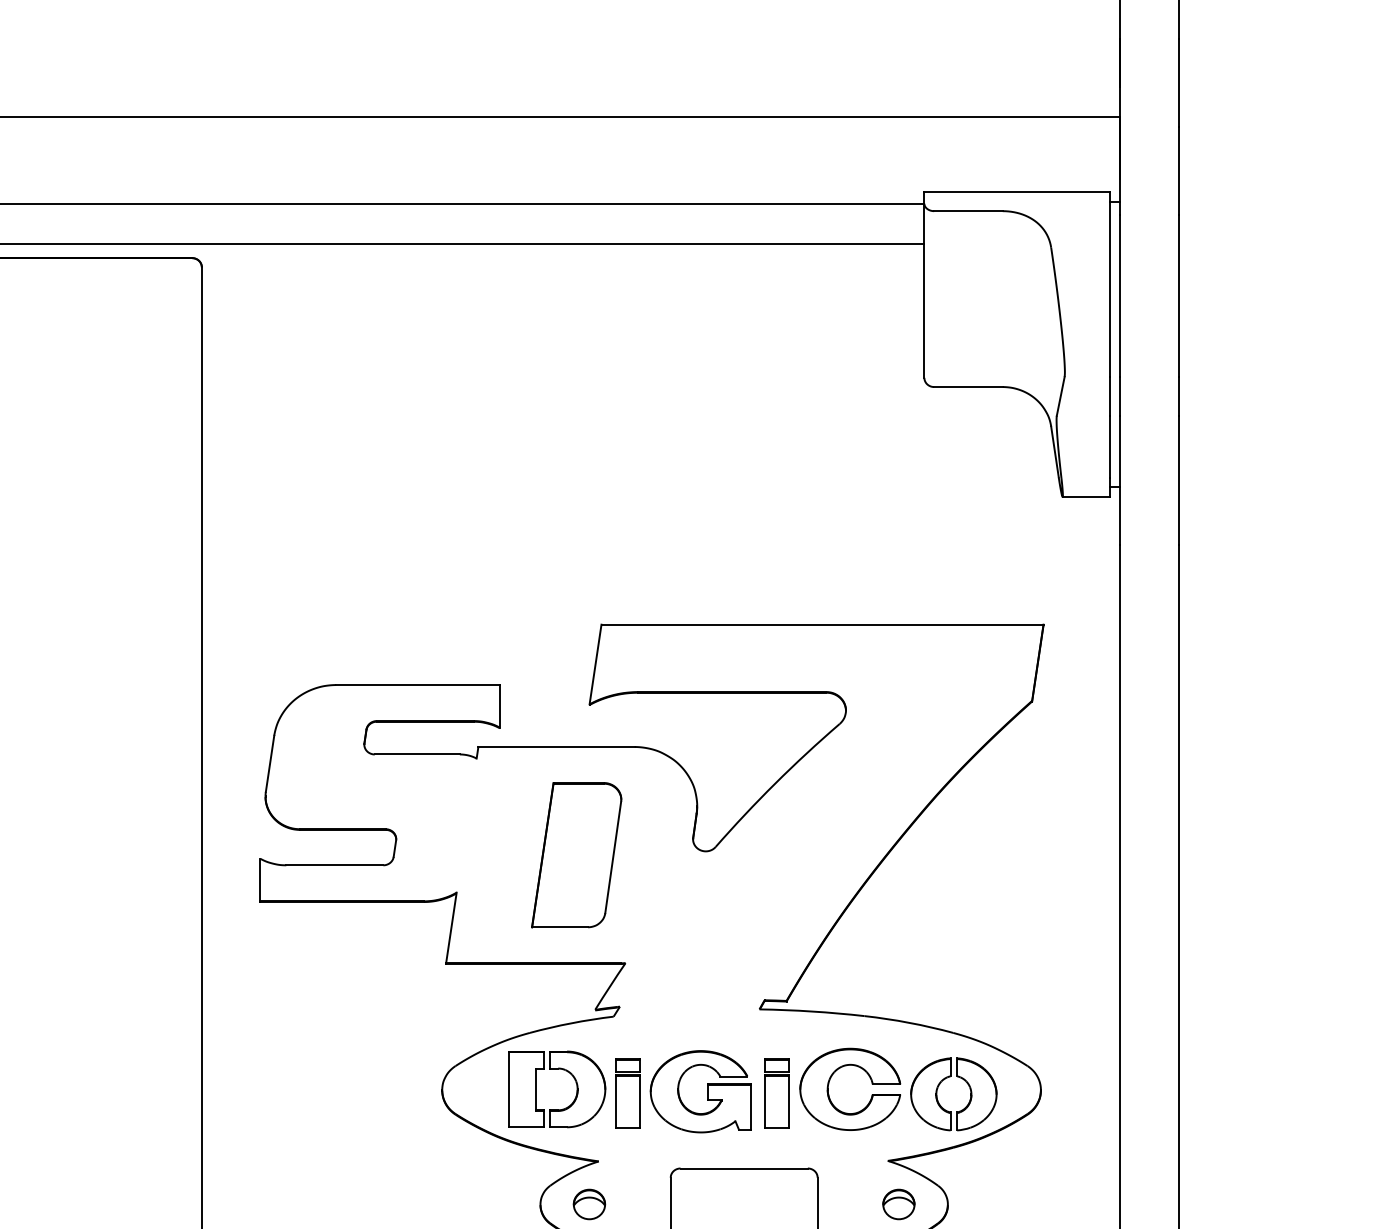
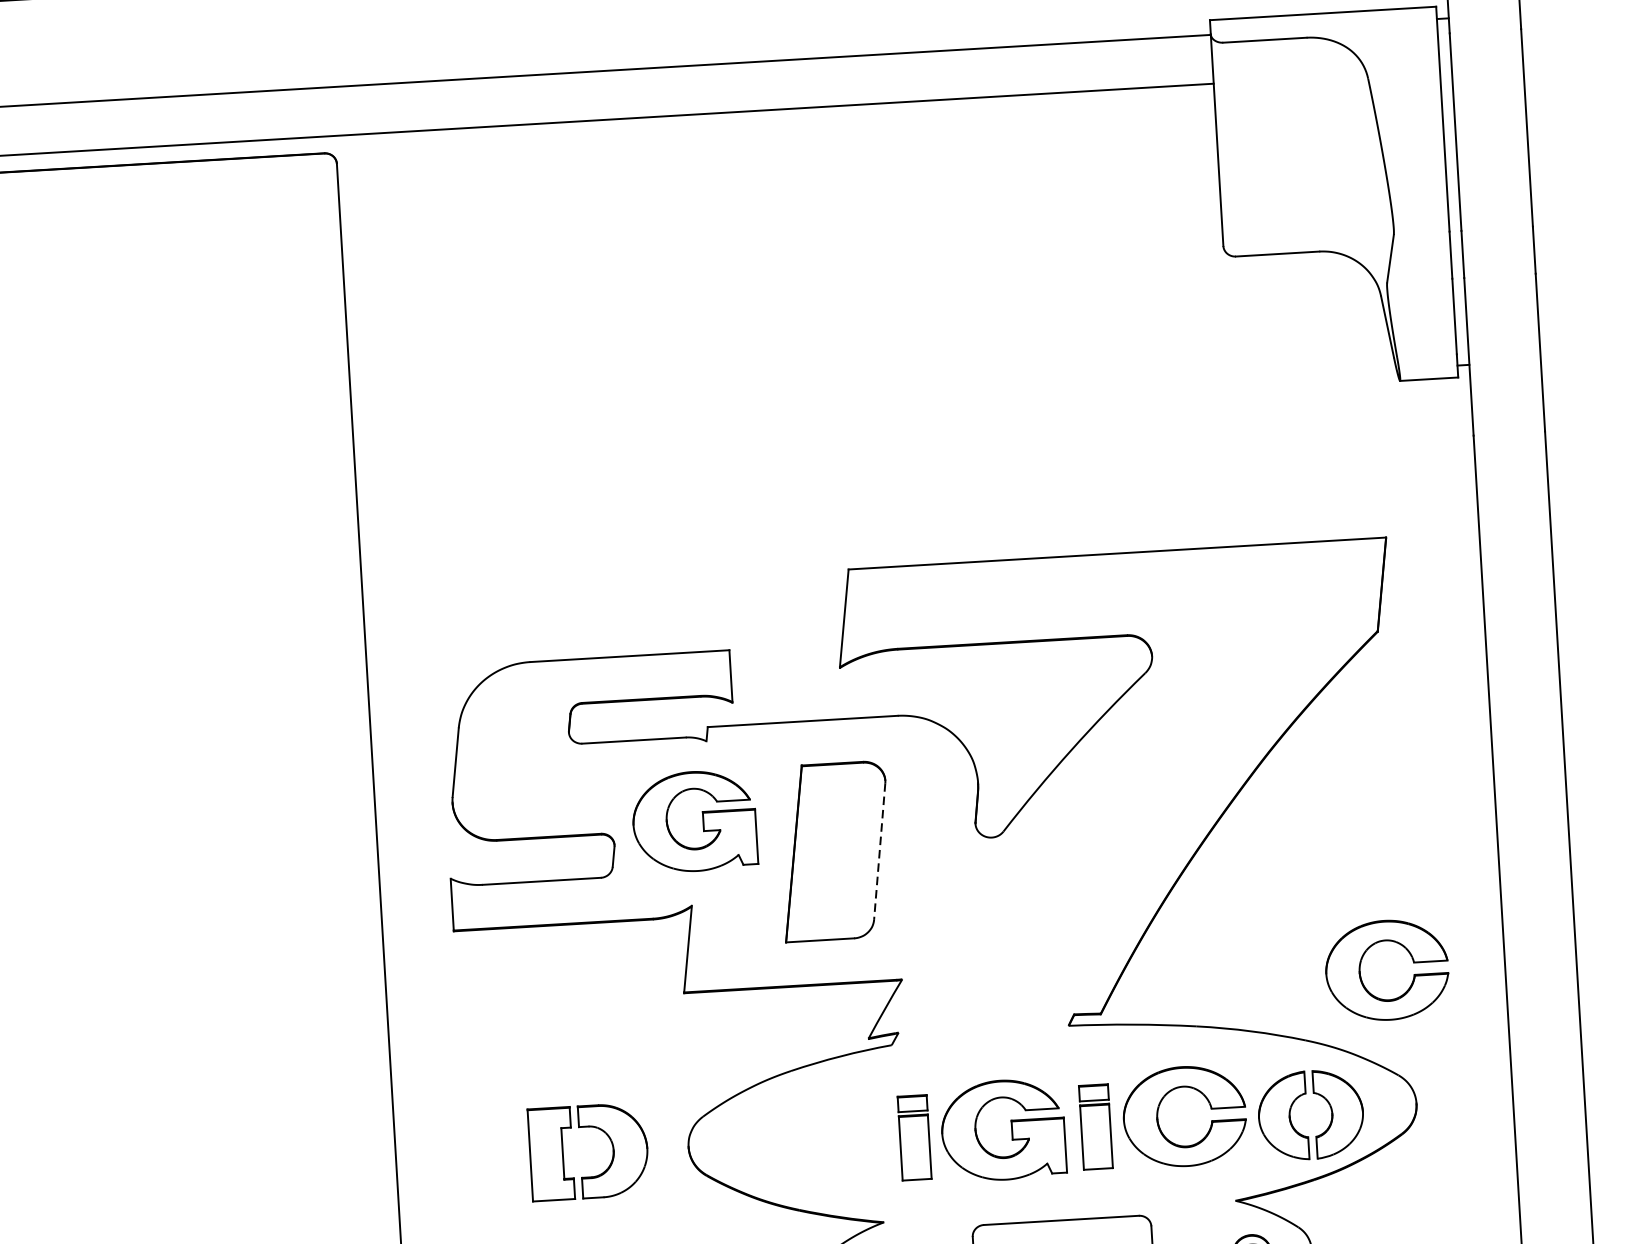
part: (469, 823) -> (702, 820), added
line: (613, 857) -> (880, 851), solid -> dashed
part: (1002, 974) -> (1361, 965), added
part: (575, 1095) -> (611, 1158), moved

